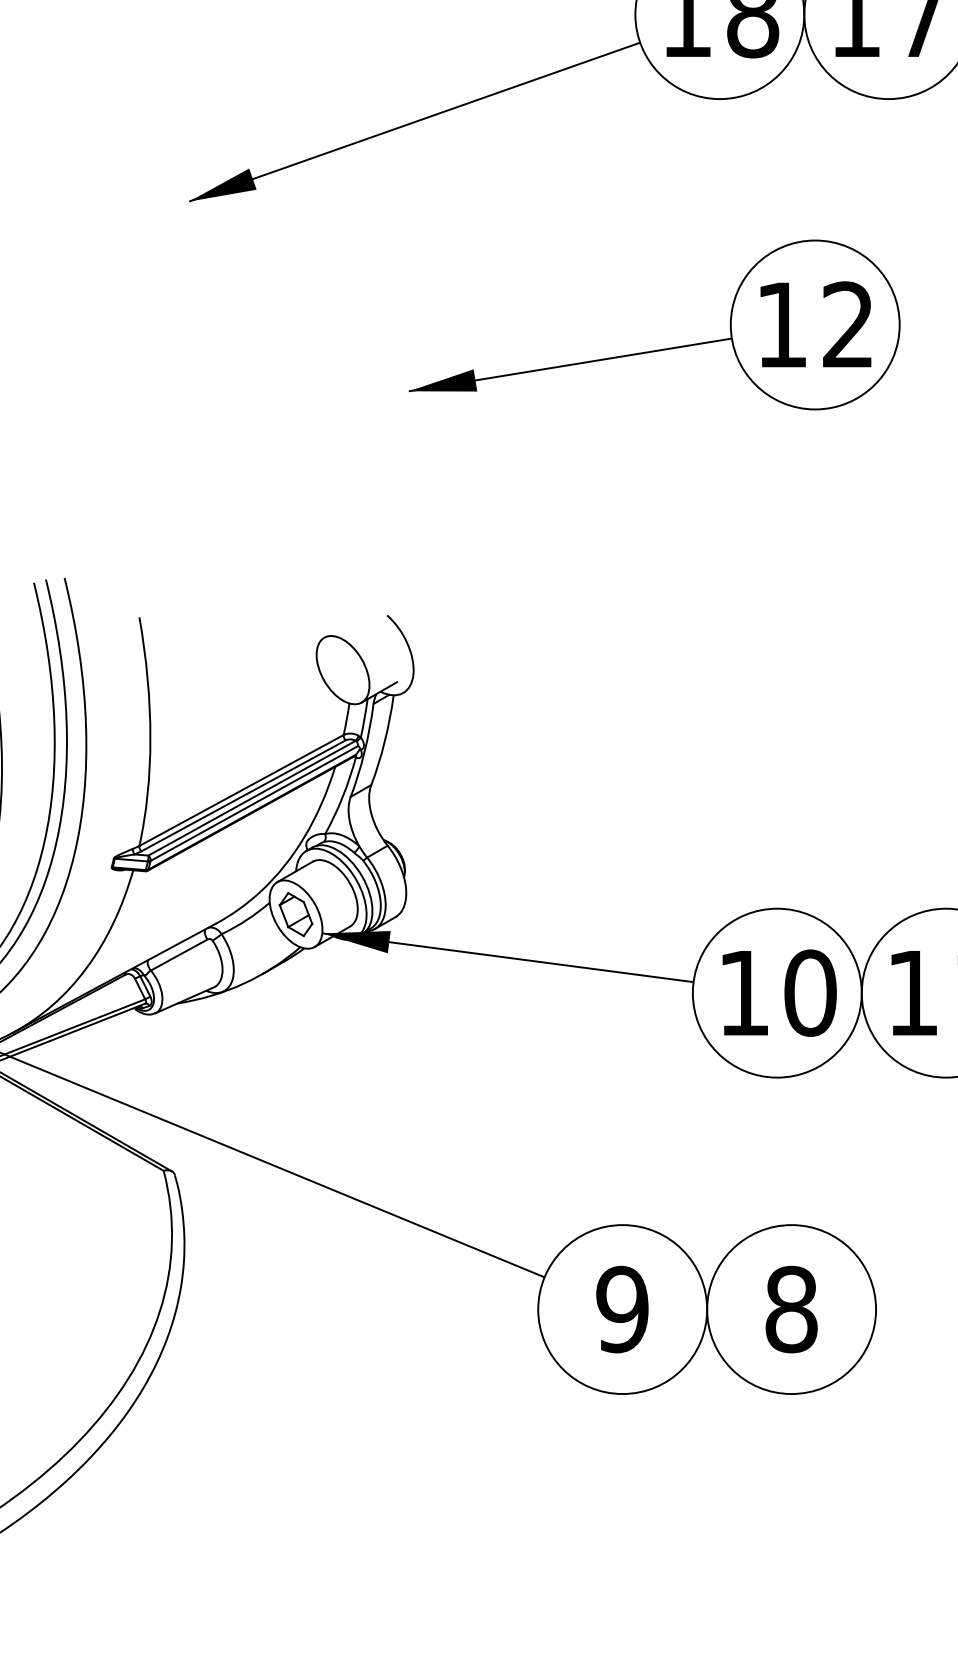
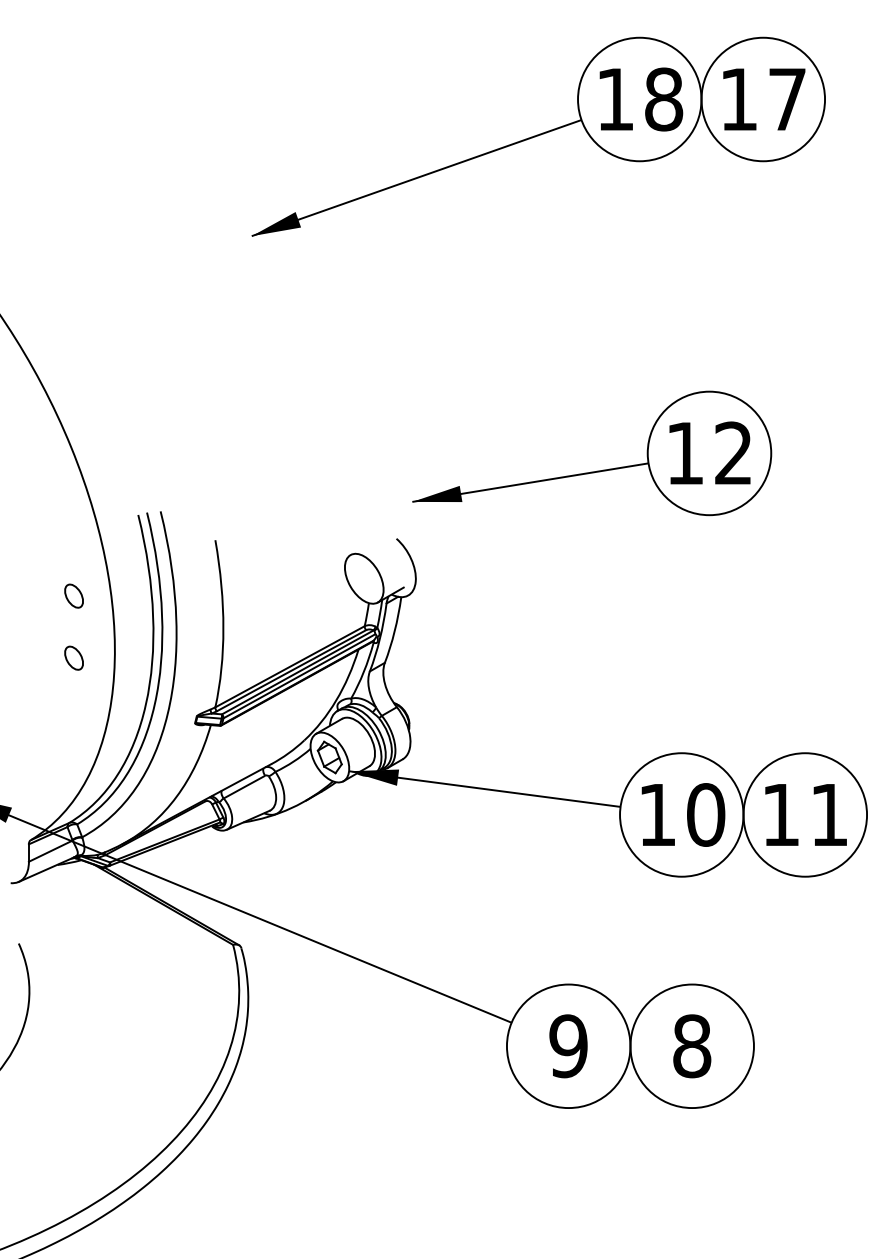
part: (662, 348) -> (597, 470), moved

